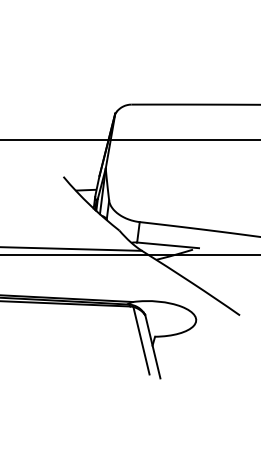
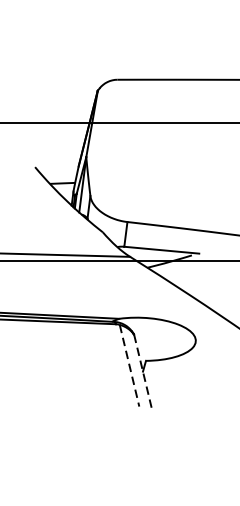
line: (141, 340) -> (129, 365), solid -> dashed
line: (152, 346) -> (142, 372), solid -> dashed

